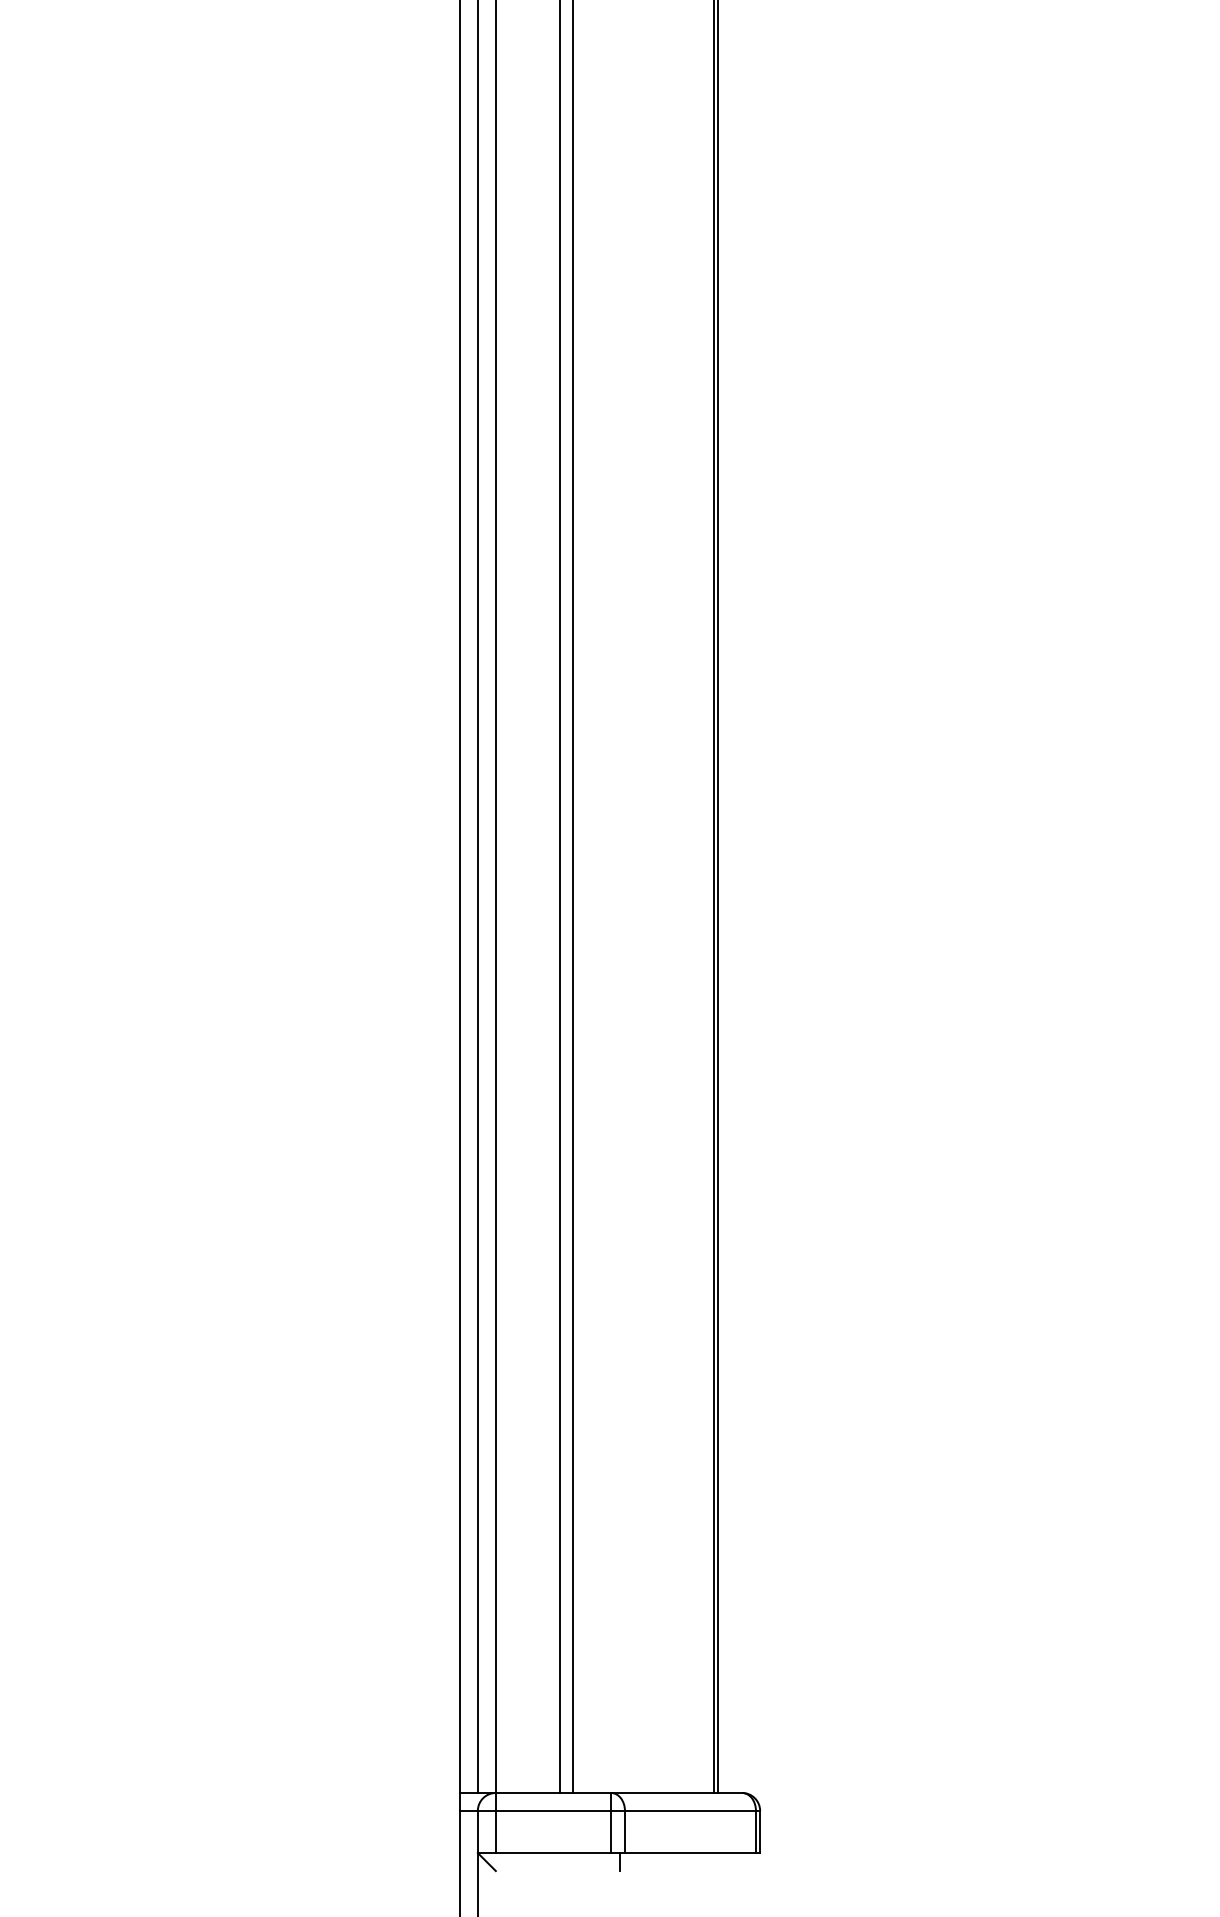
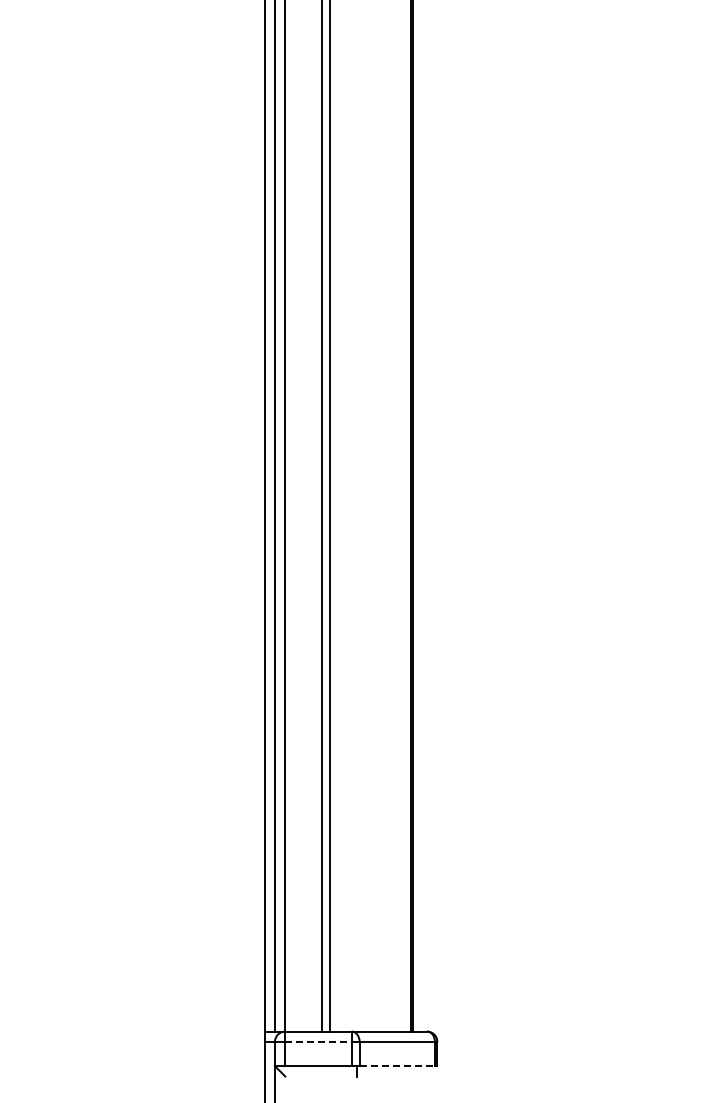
line: (553, 1810) -> (318, 1041), solid -> dashed
line: (690, 1853) -> (397, 1066), solid -> dashed

